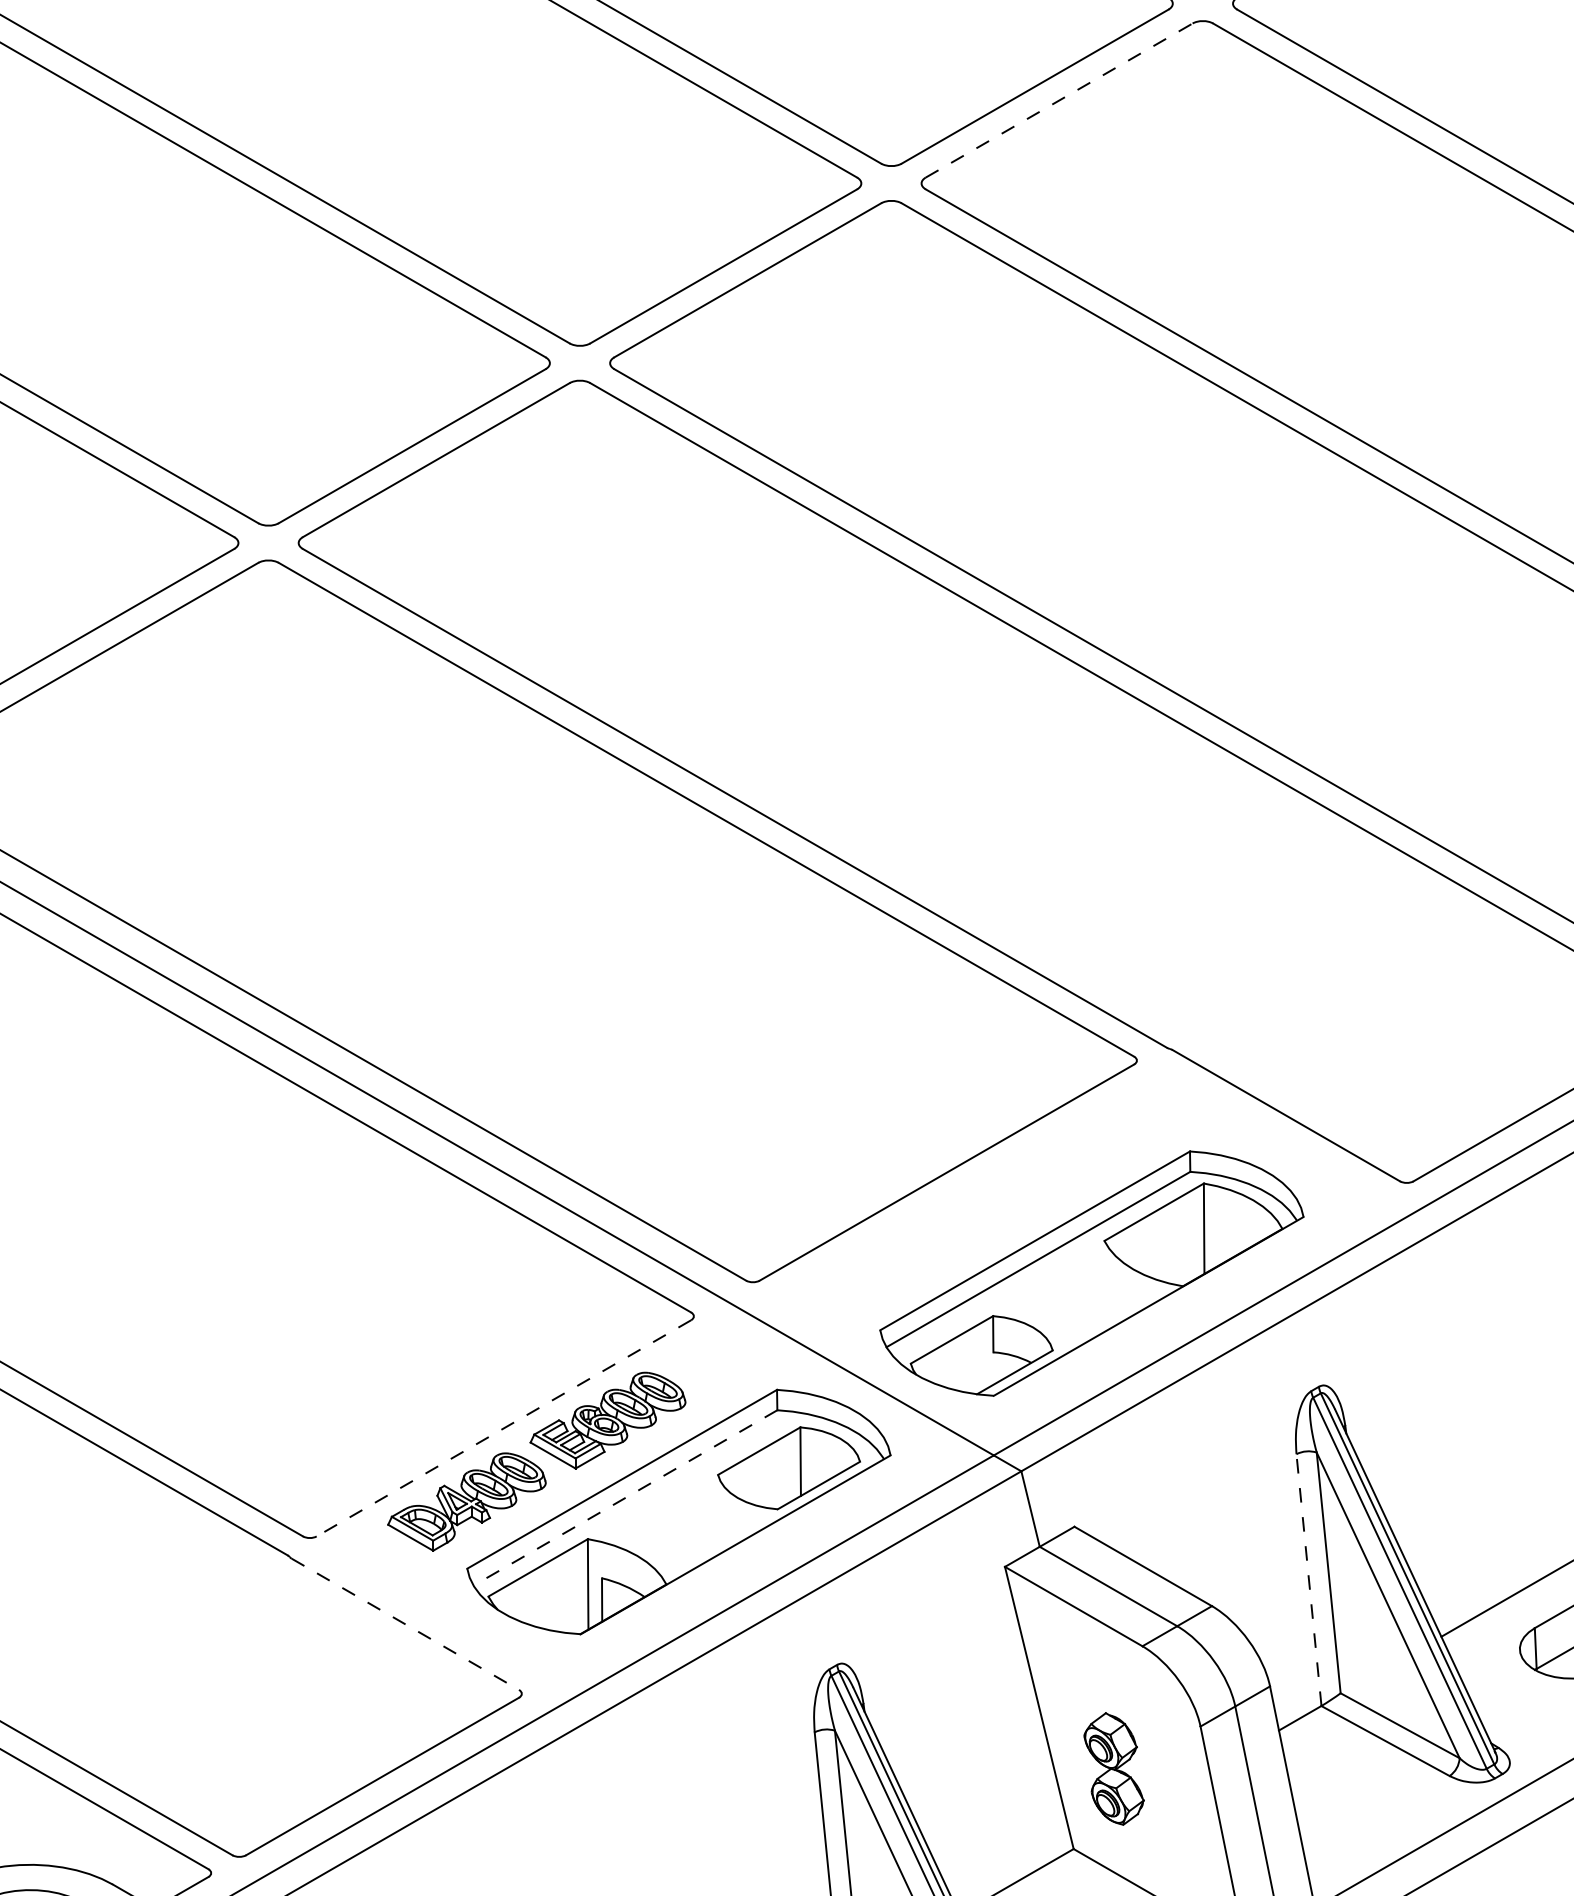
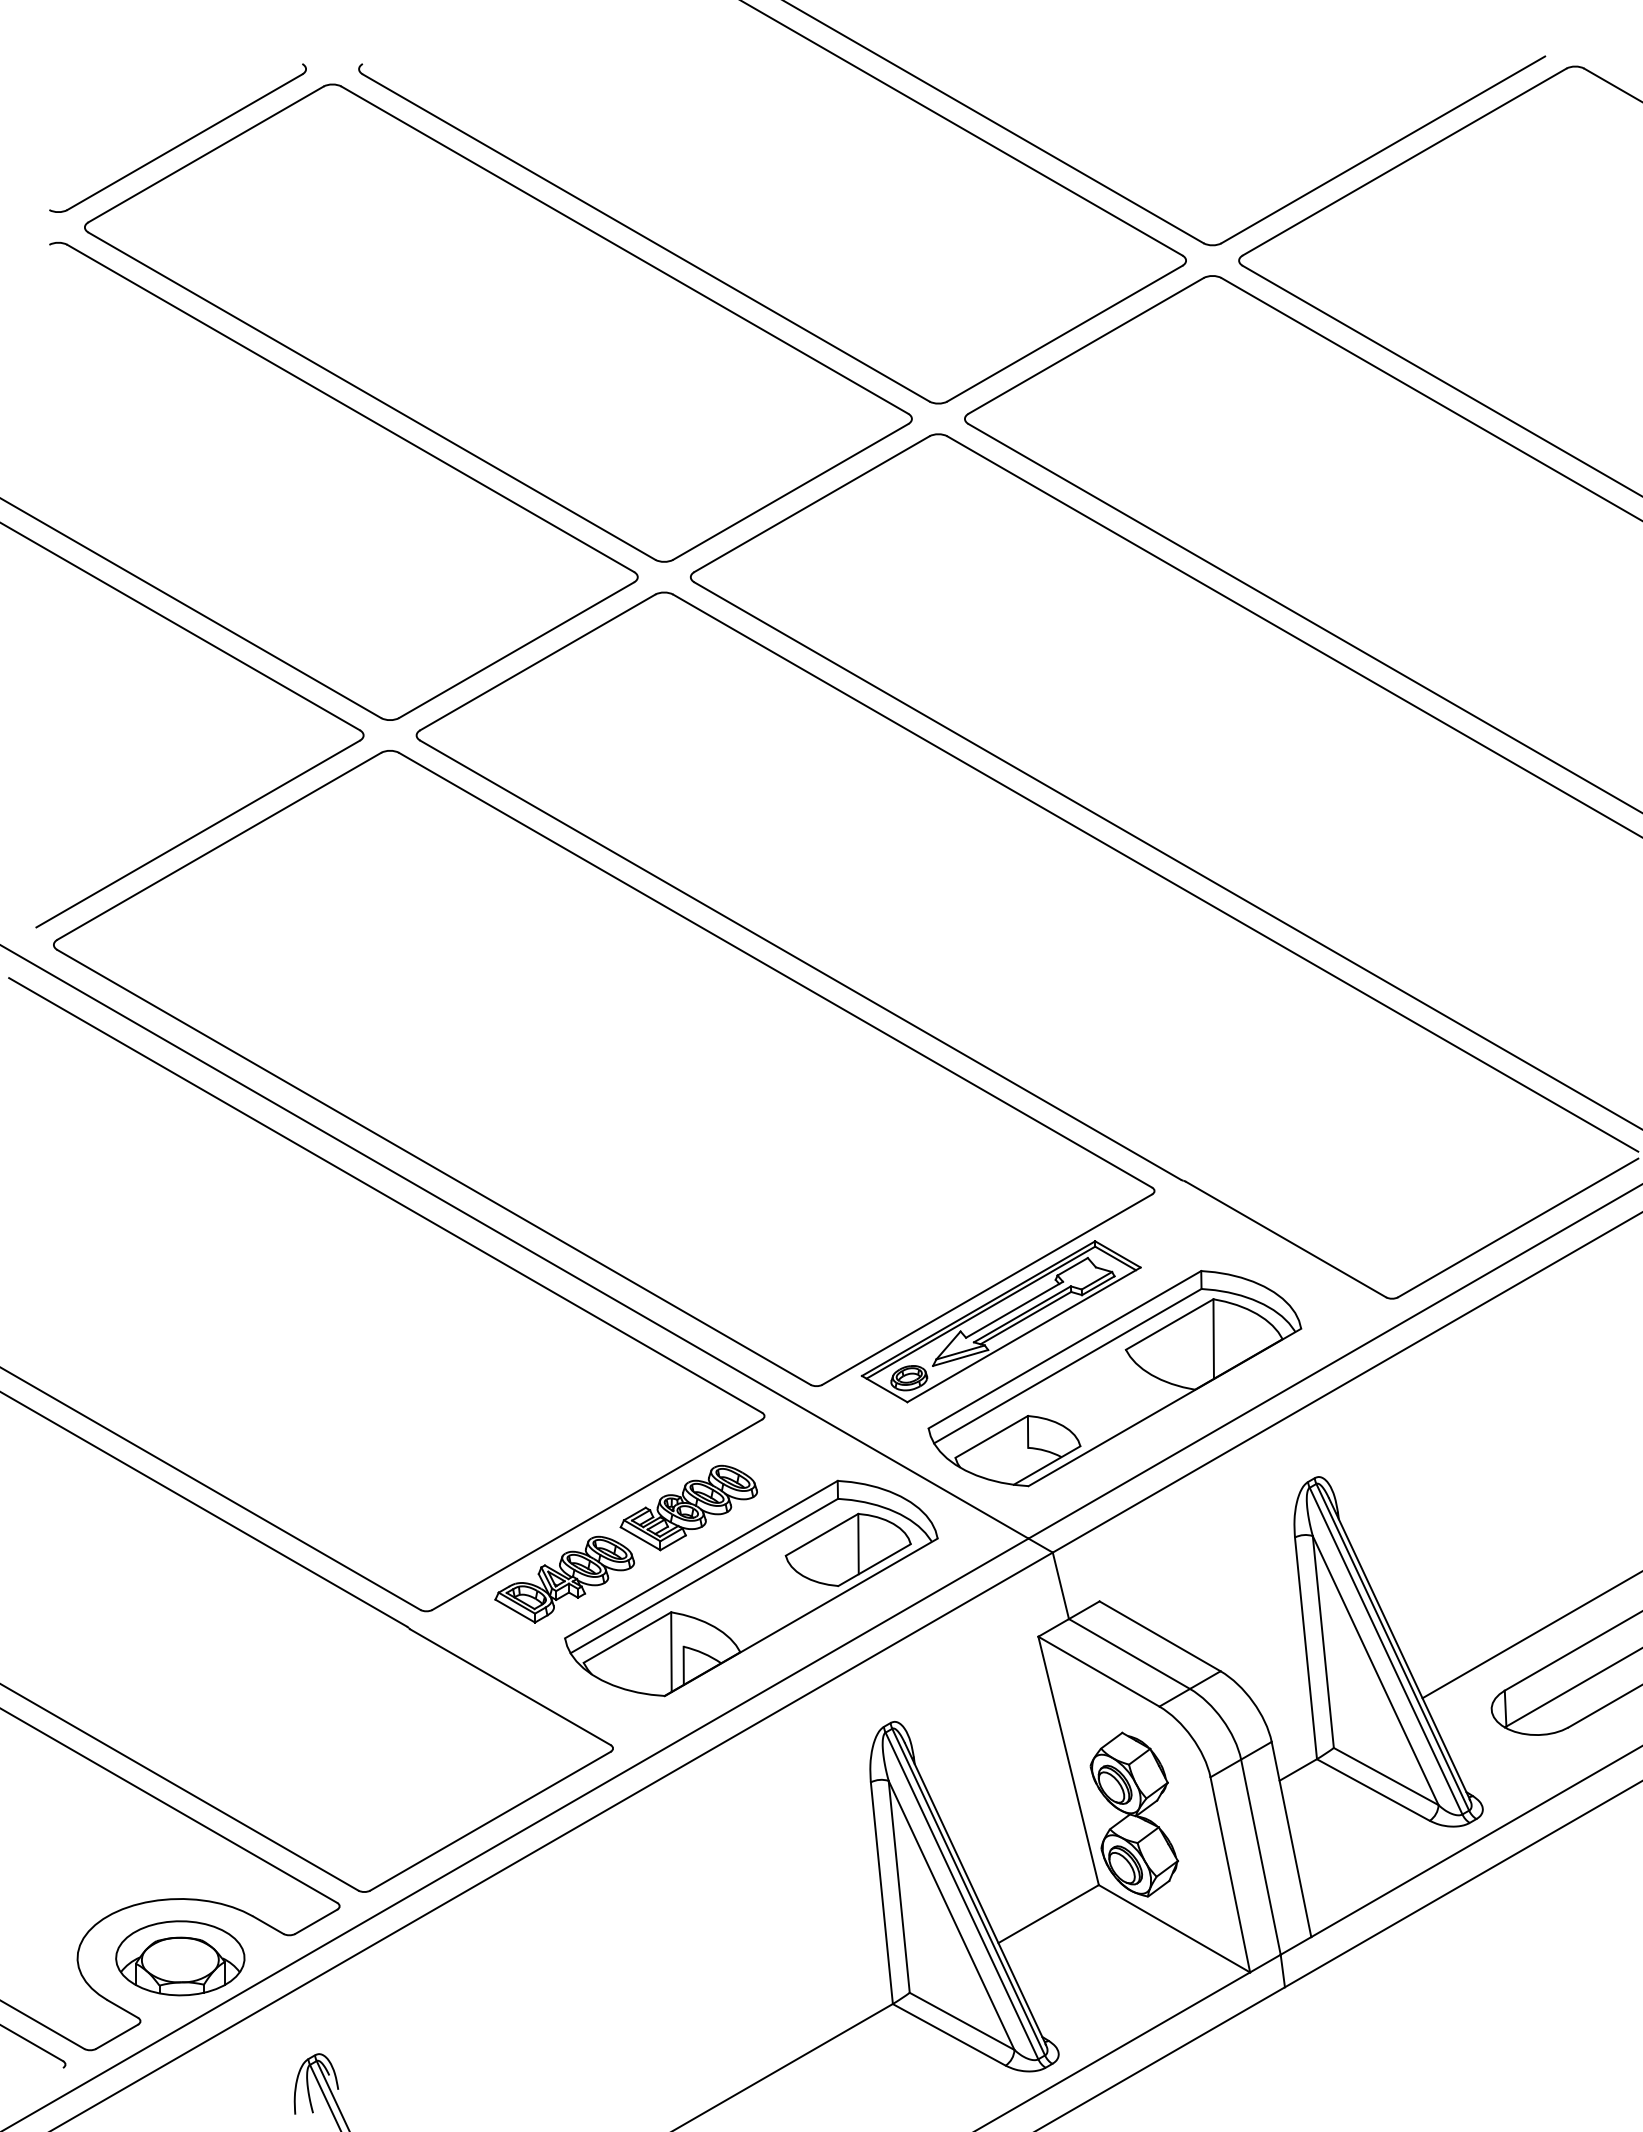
line: (1059, 100) -> (1086, 345), dashed -> solid
part: (961, 1208) -> (1000, 1321), added
line: (503, 1429) -> (596, 1515), dashed -> solid
line: (624, 1498) -> (703, 1576), dashed -> solid
line: (1308, 1579) -> (1305, 1647), dashed -> solid
line: (405, 1624) -> (510, 1687), dashed -> solid
part: (1114, 1768) -> (1134, 1814), size x1.67

